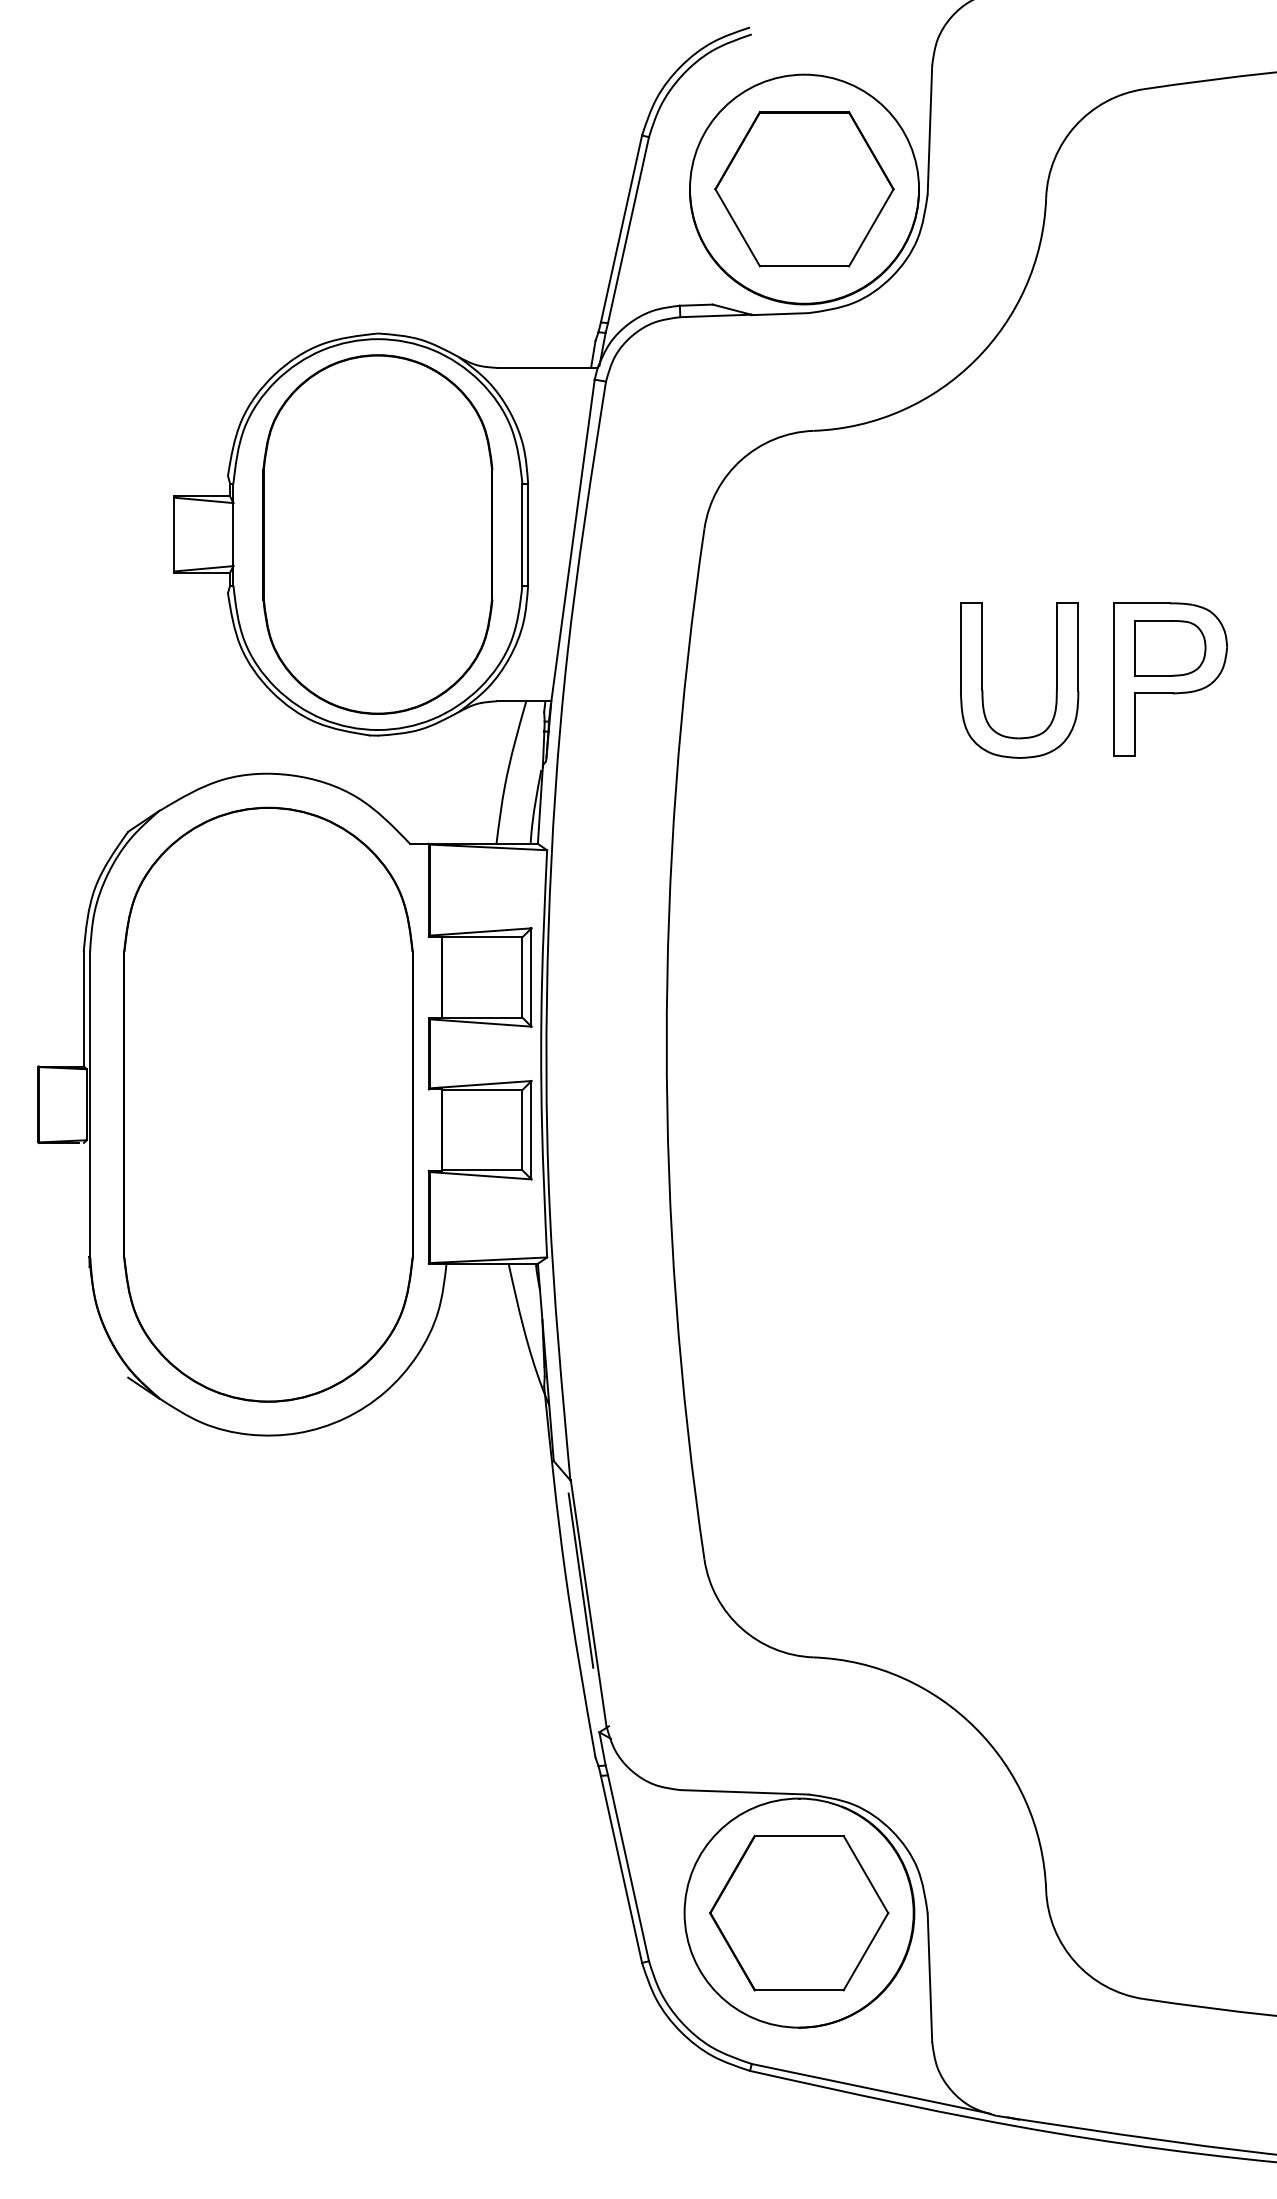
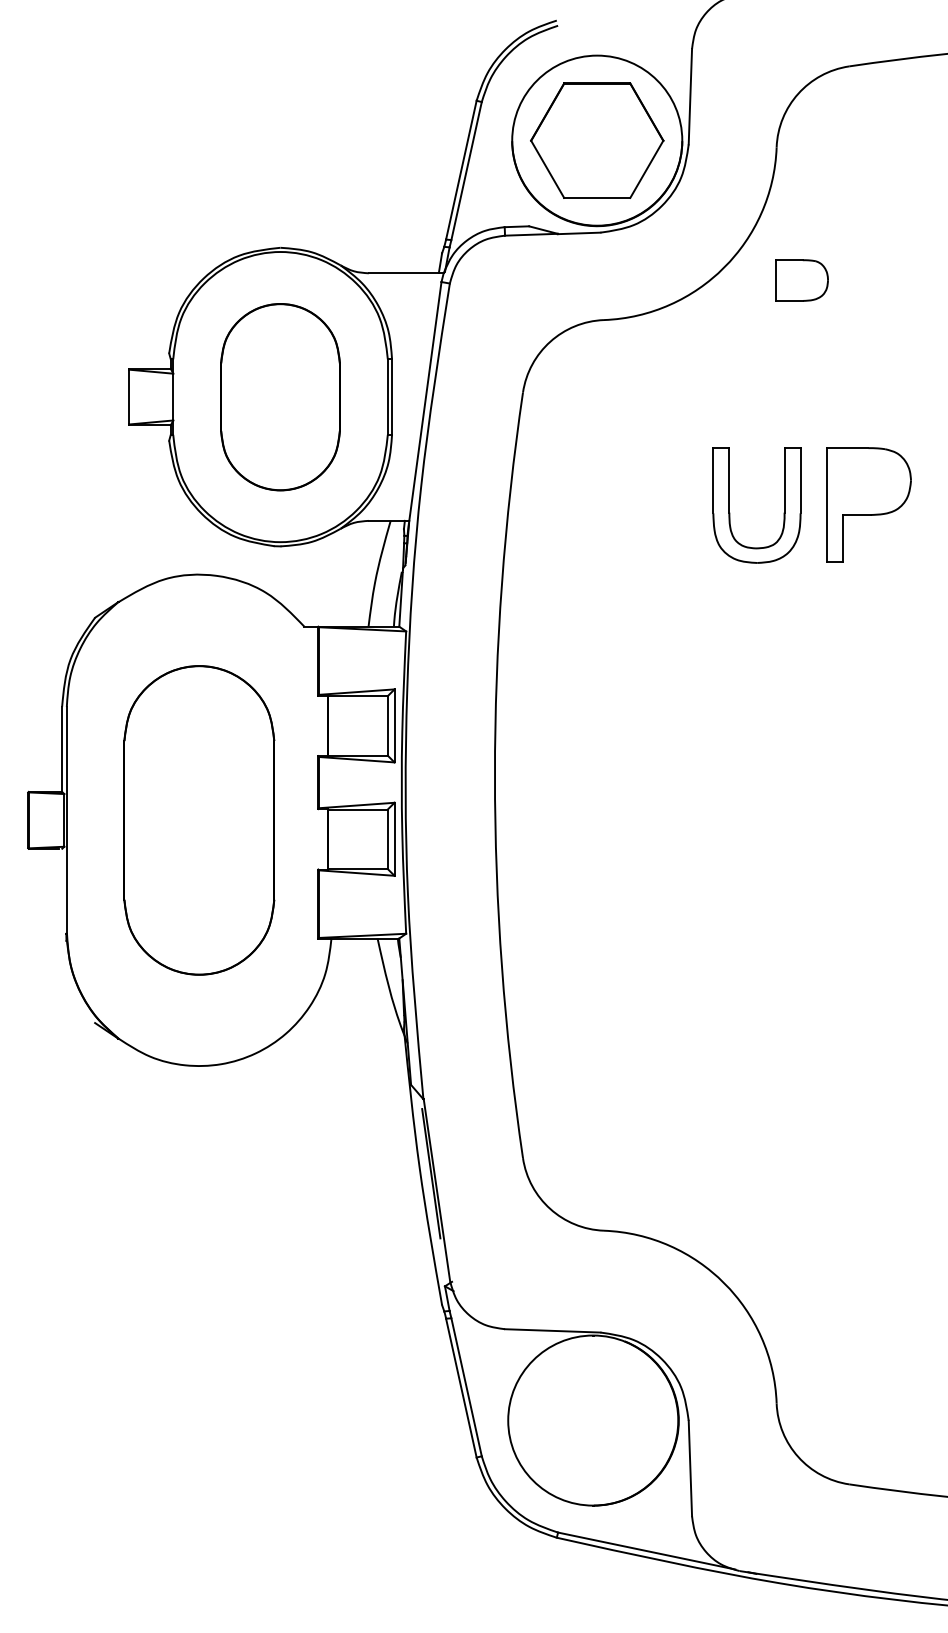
part: (377, 535) -> (280, 397), size x0.7
part: (1169, 648) -> (801, 280), moved
part: (268, 1104) -> (199, 820), size x0.7
part: (799, 1913) -> (593, 1420), removed

